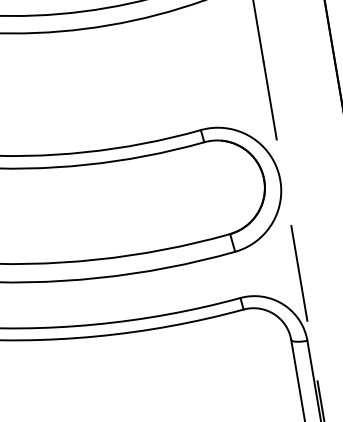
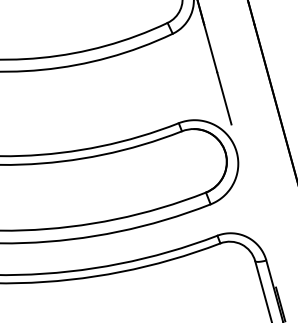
line: (298, 272) -> (255, 214), removed

